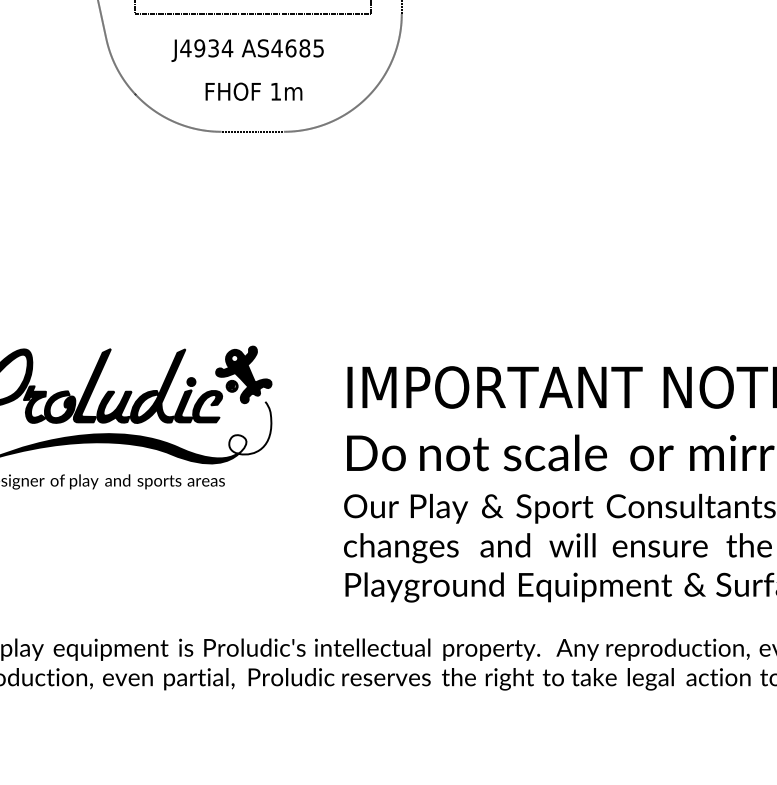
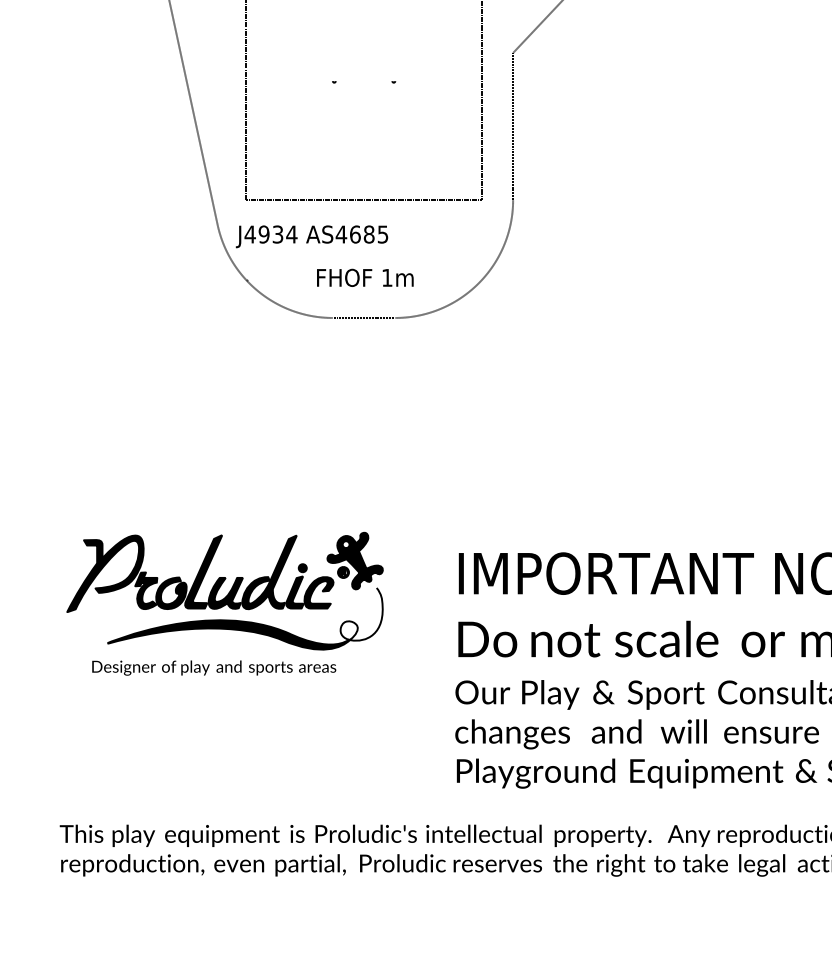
text: (247, 50) -> (311, 236), moved

